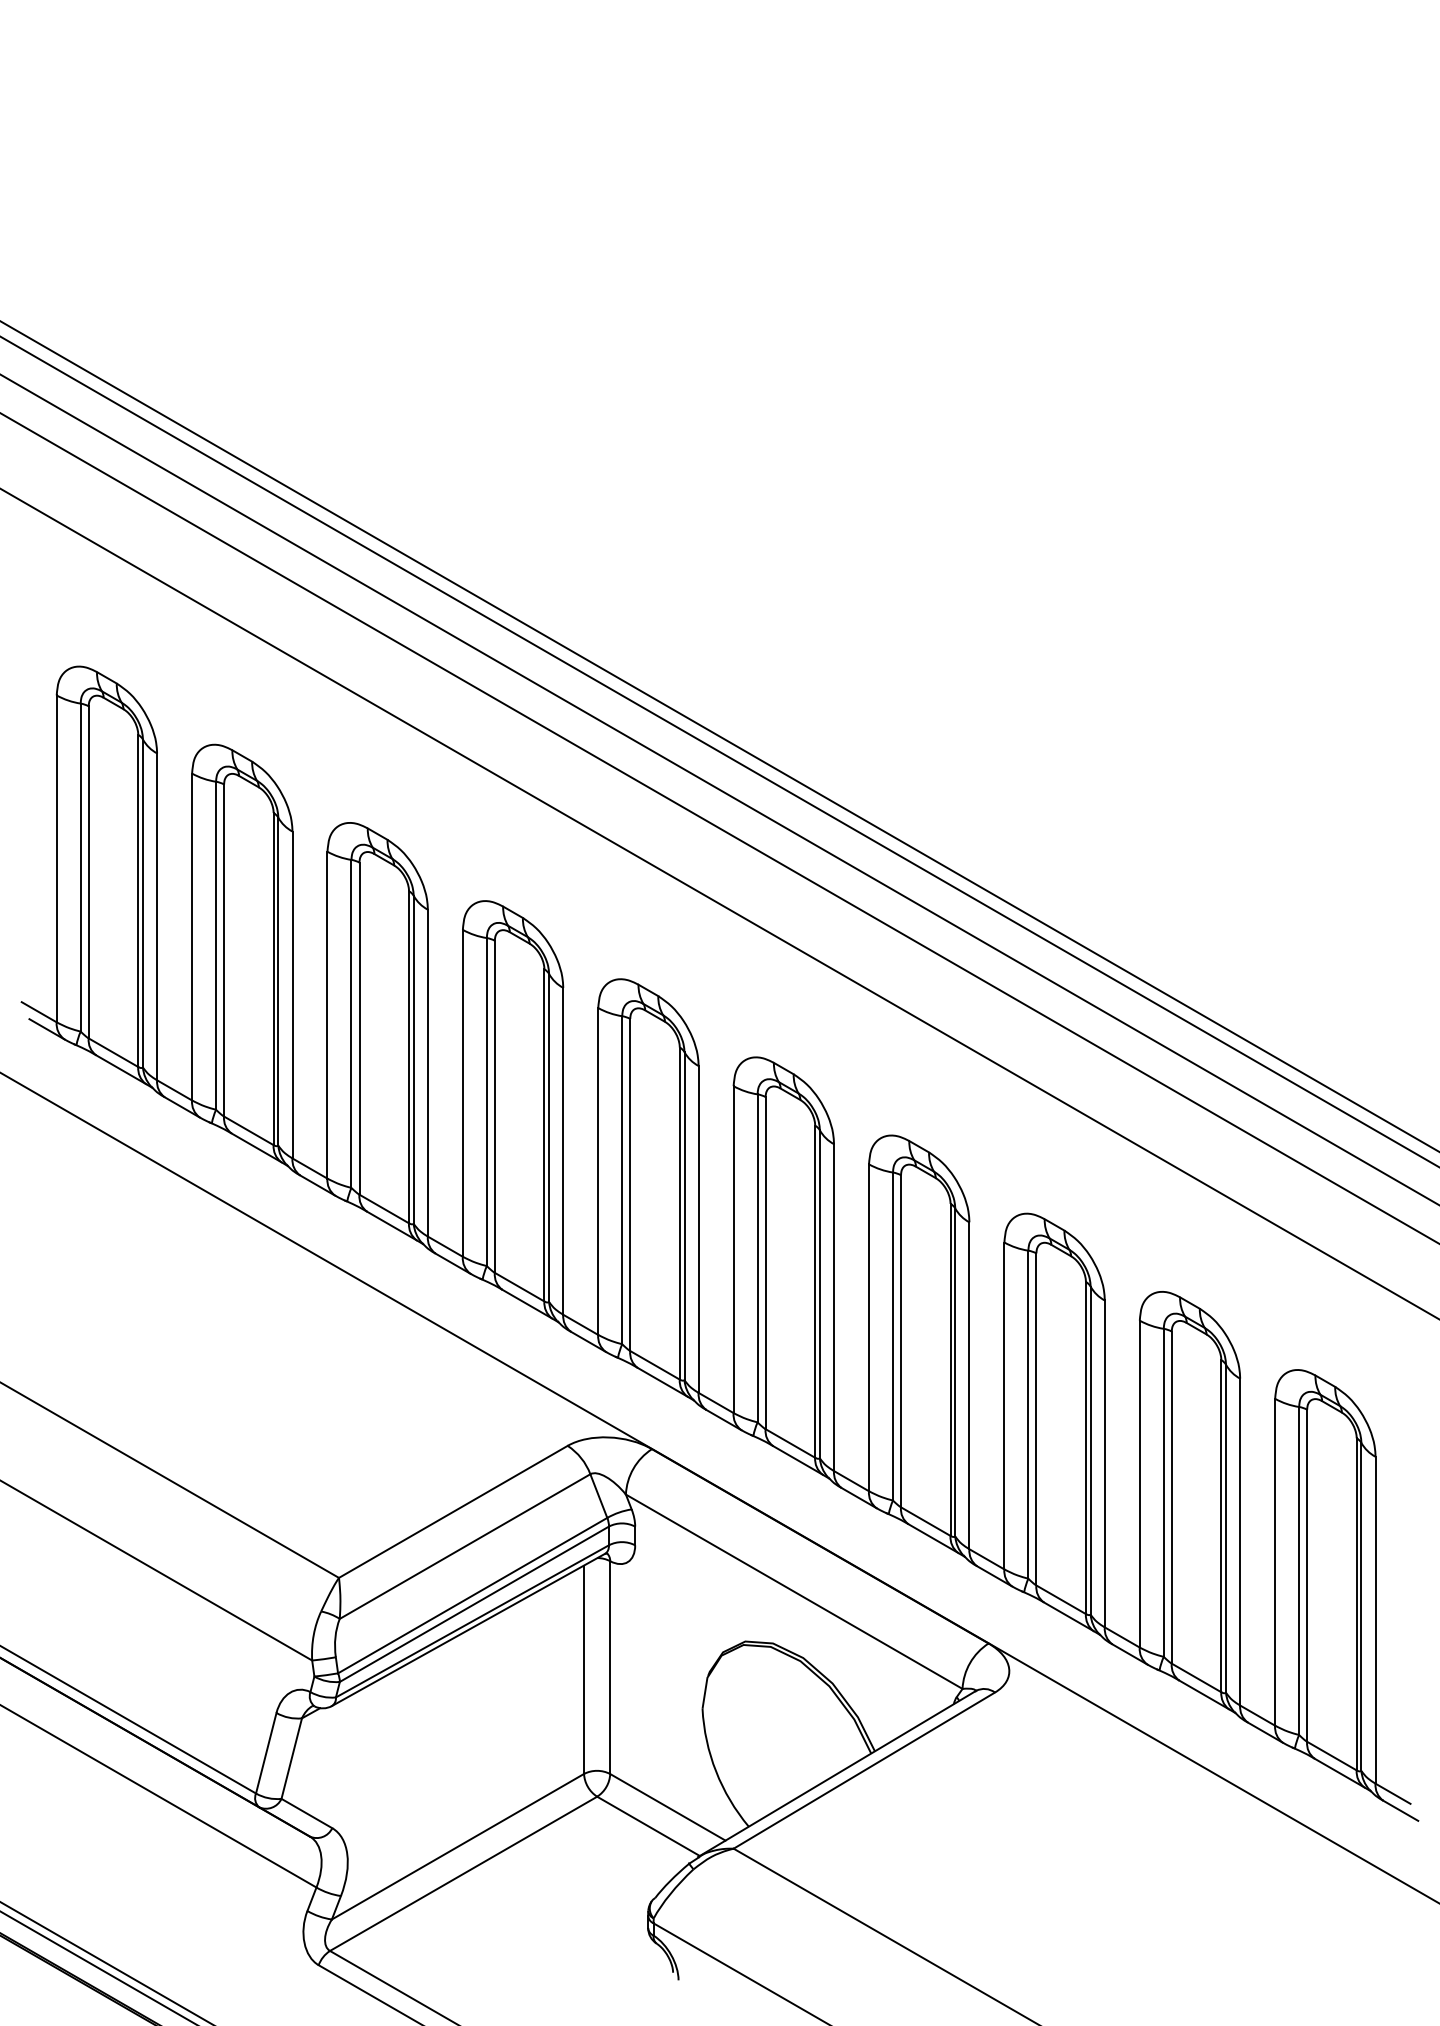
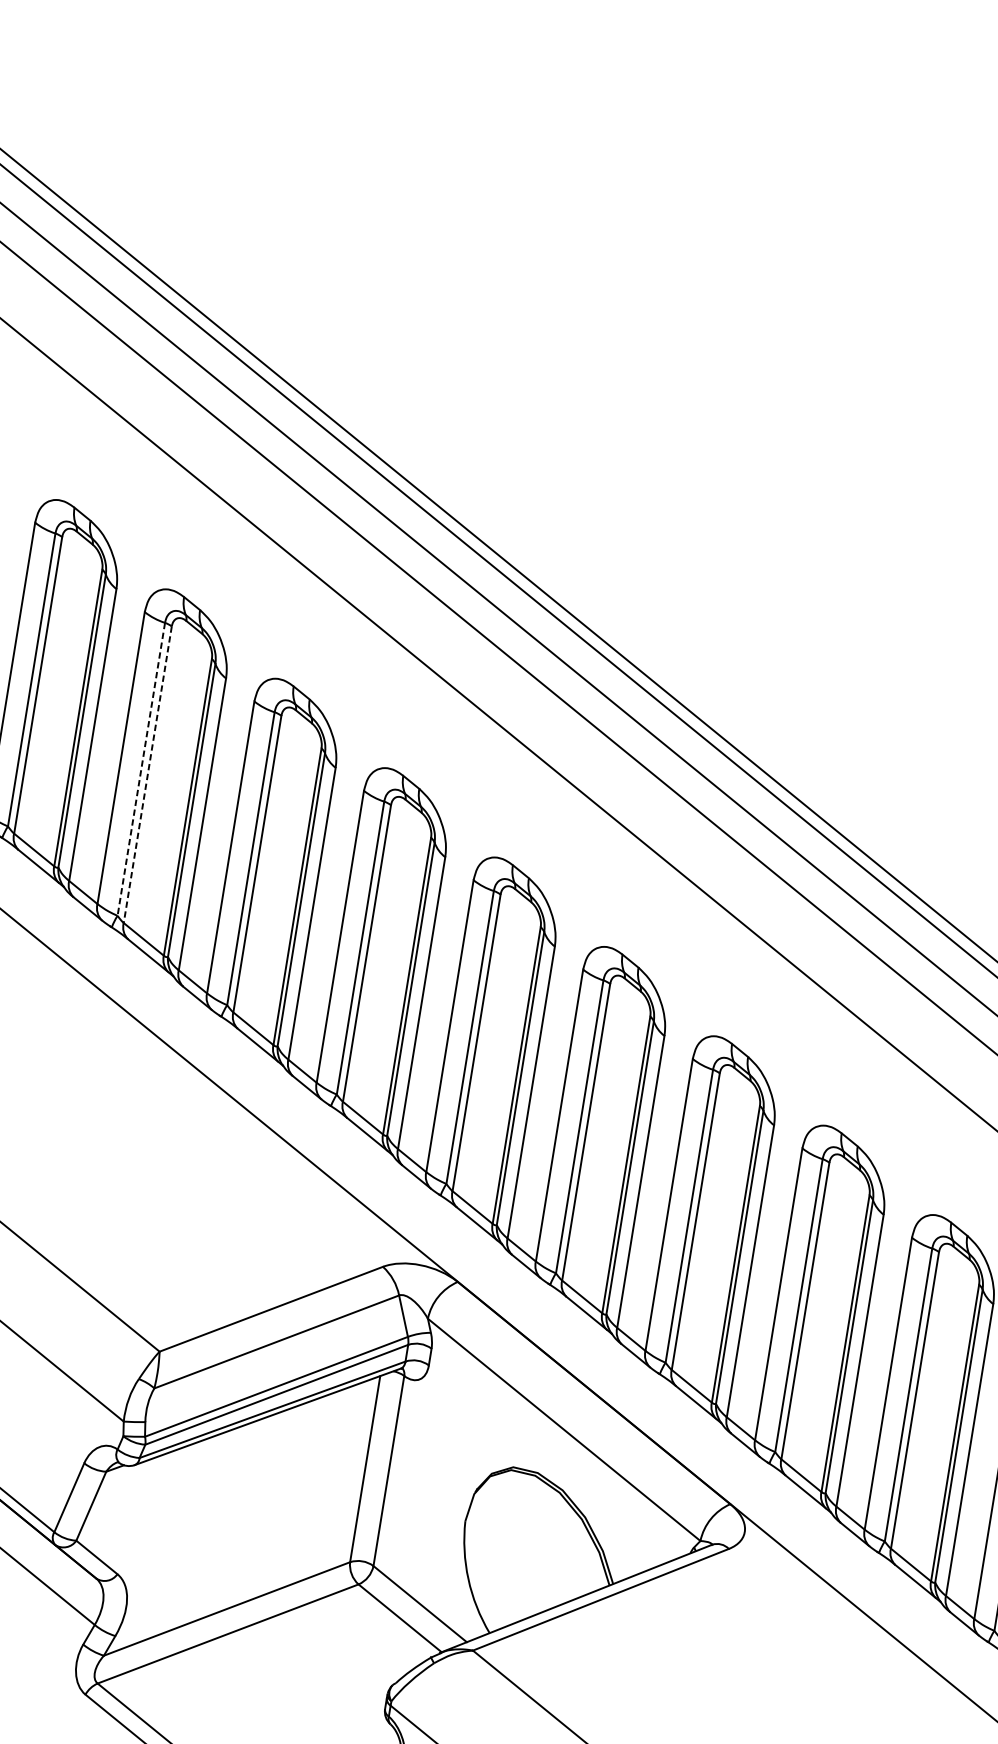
line: (216, 946) -> (141, 770), solid -> dashed
line: (224, 951) -> (148, 775), solid -> dashed

